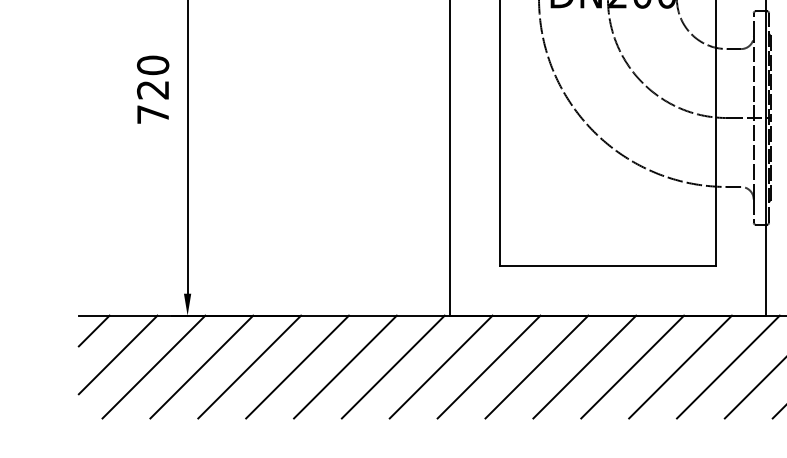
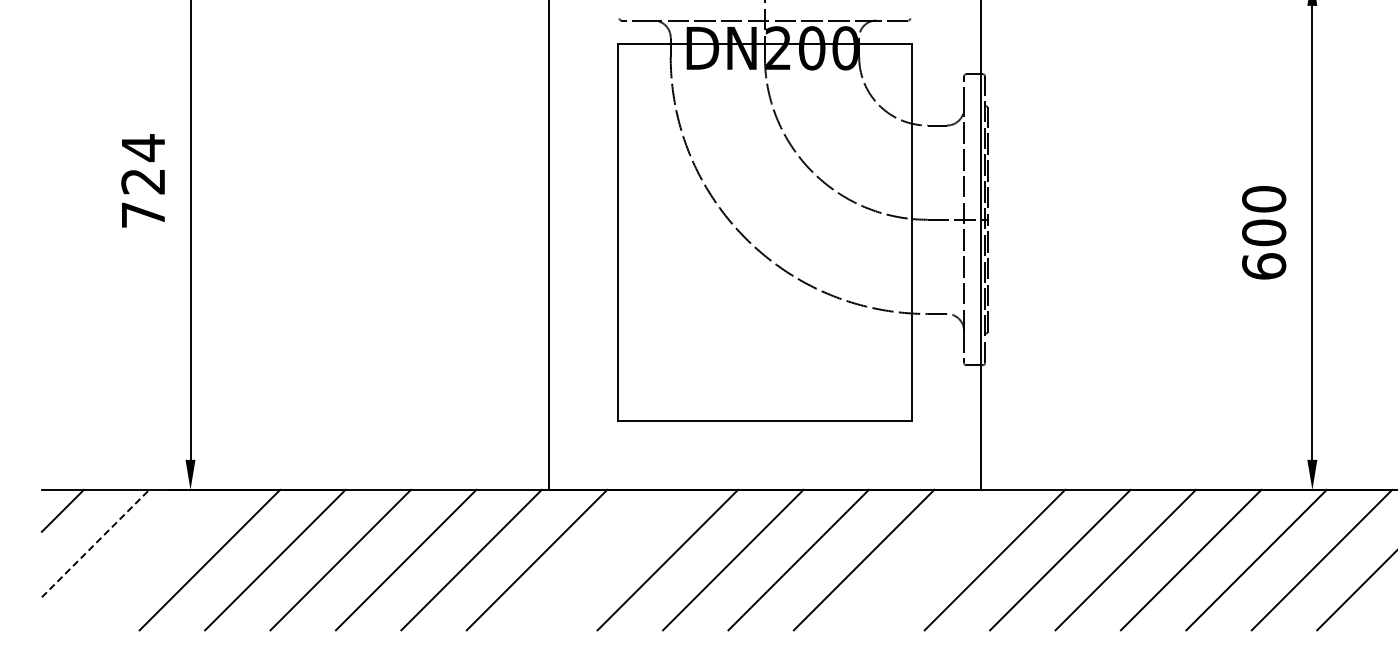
text: (153, 65) -> (143, 148), 720 -> 724
line: (118, 354) -> (95, 543), solid -> dashed
line: (153, 366) -> (144, 559), removed
line: (489, 366) -> (602, 559), removed
line: (728, 366) -> (929, 559), removed

